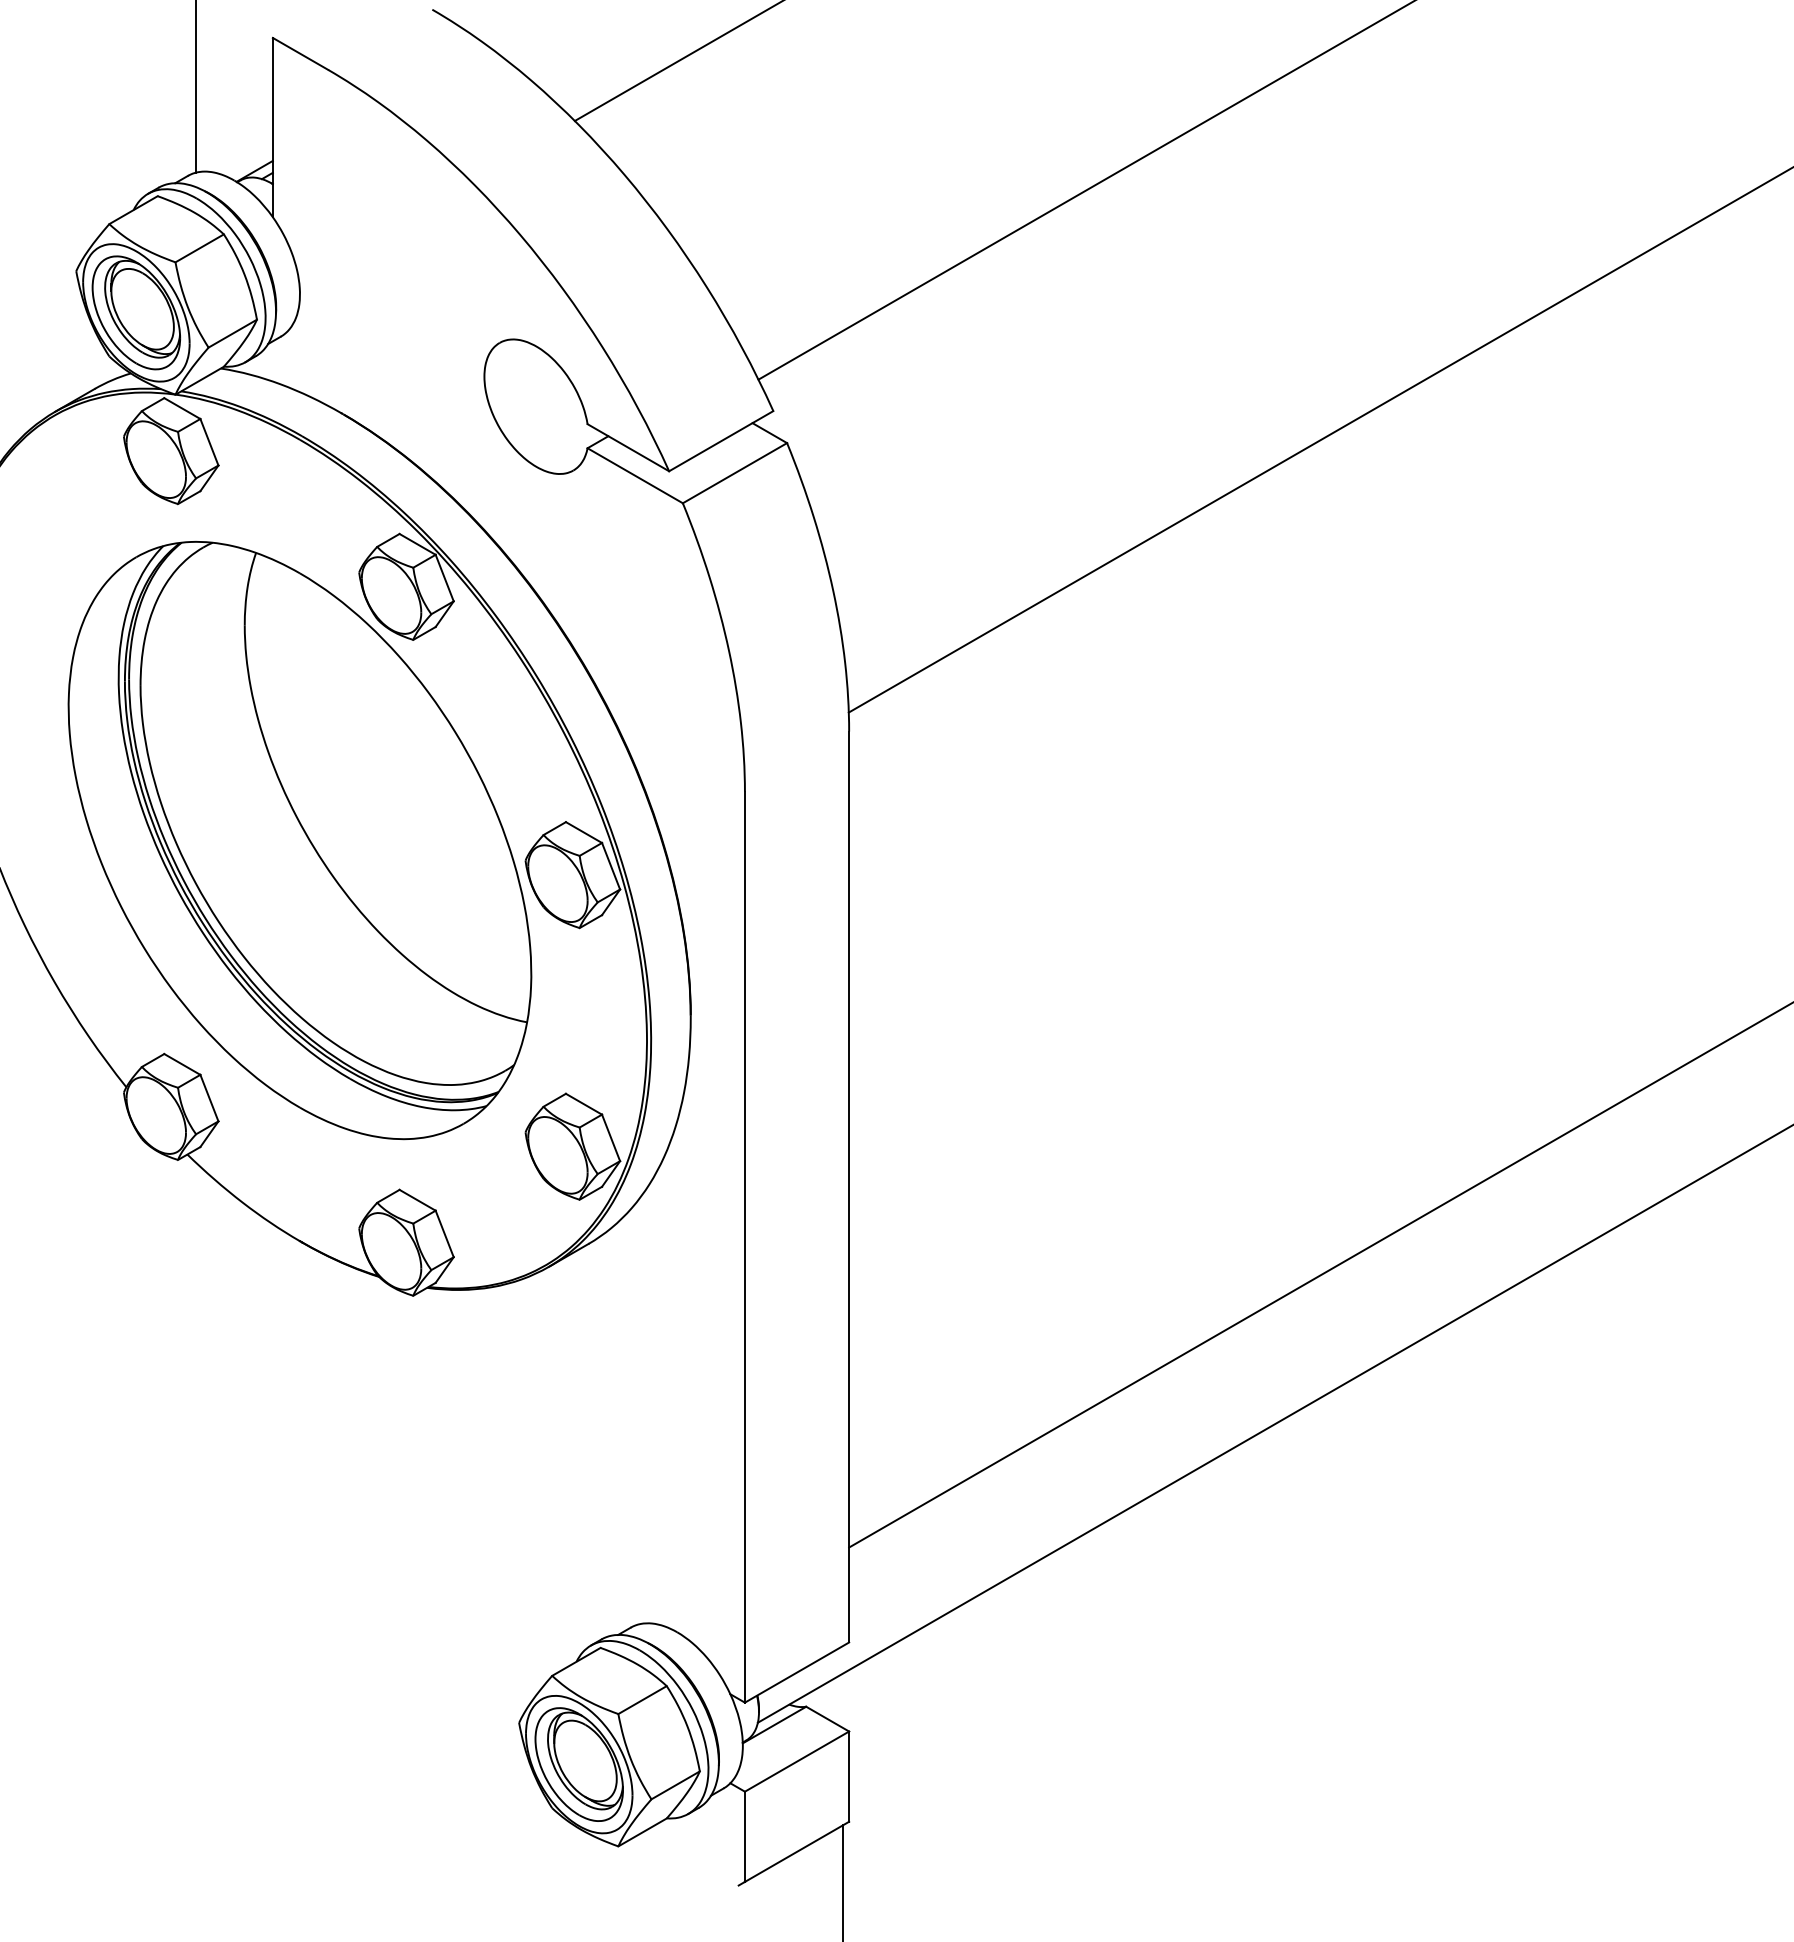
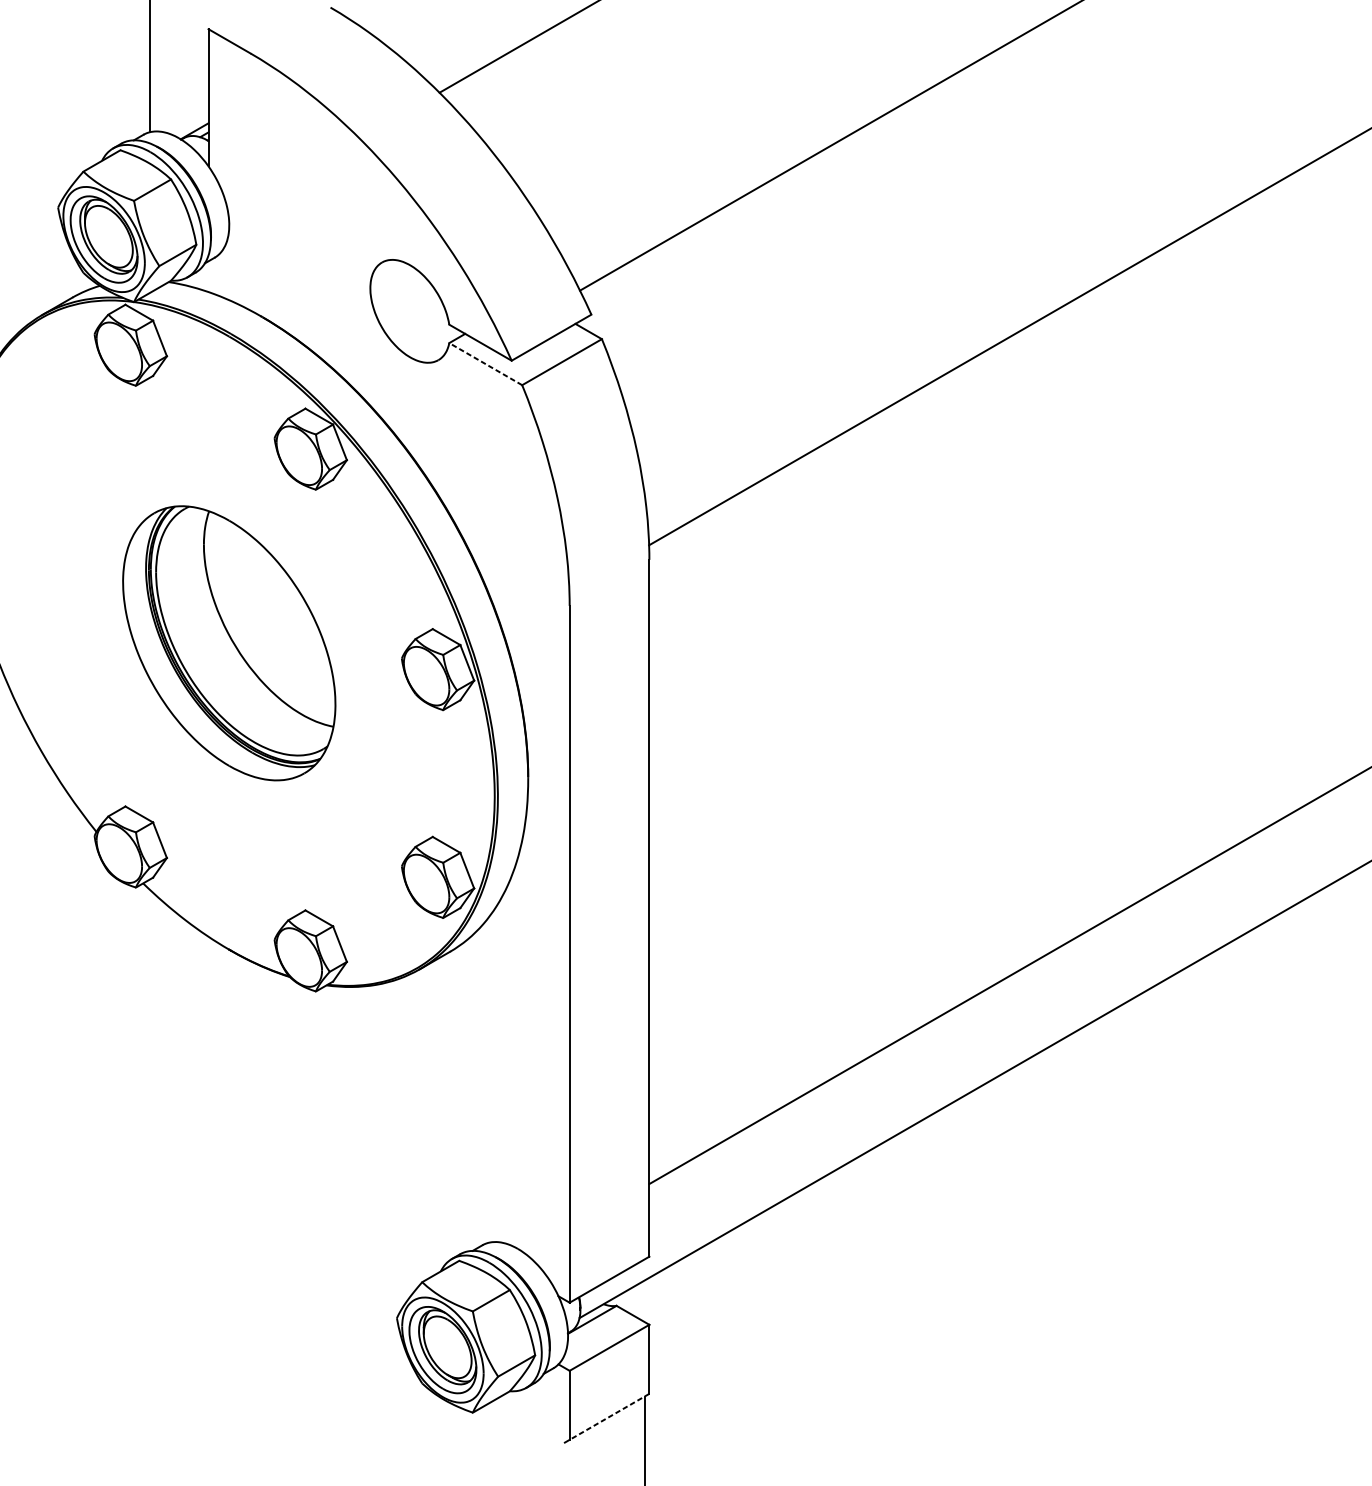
line: (634, 475) -> (485, 363), solid -> dashed
part: (299, 840) -> (228, 643), size x0.6
line: (796, 1852) -> (609, 1417), solid -> dashed

